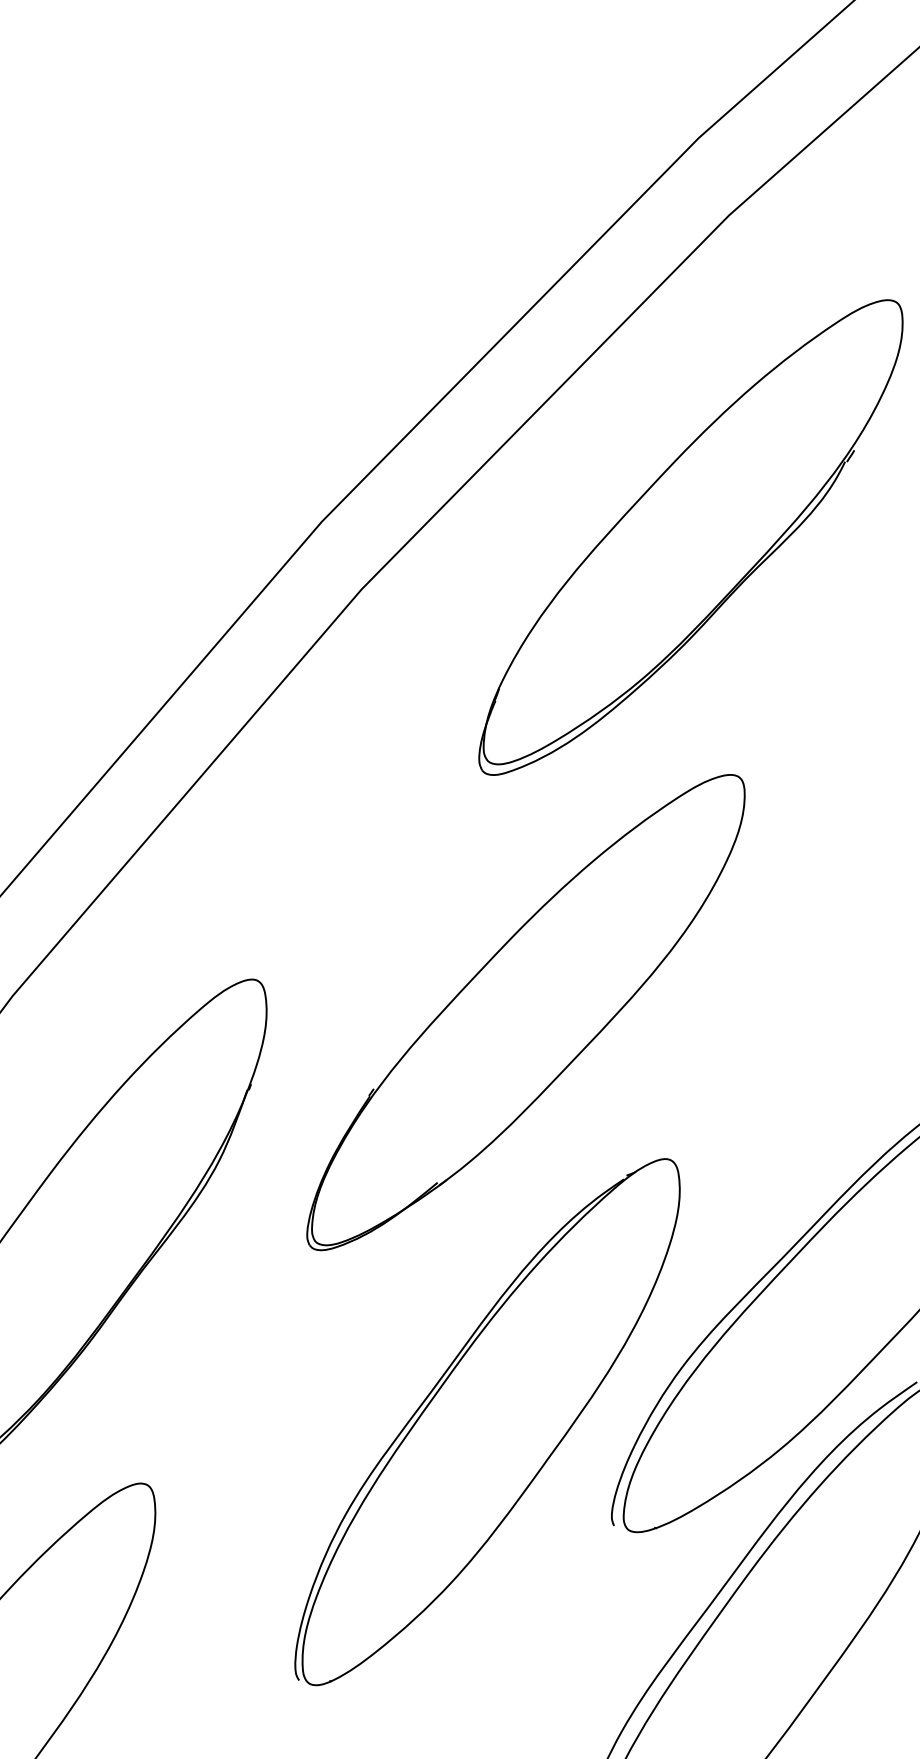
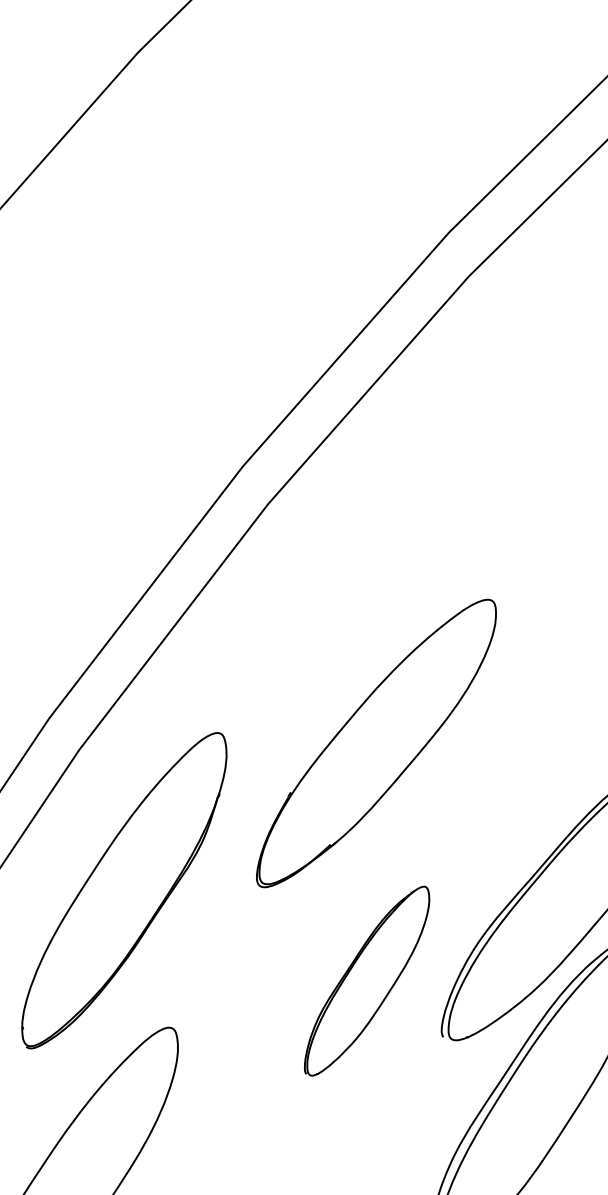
part: (690, 536) -> (456, 463), removed
part: (486, 1420) -> (366, 980), size x0.6

